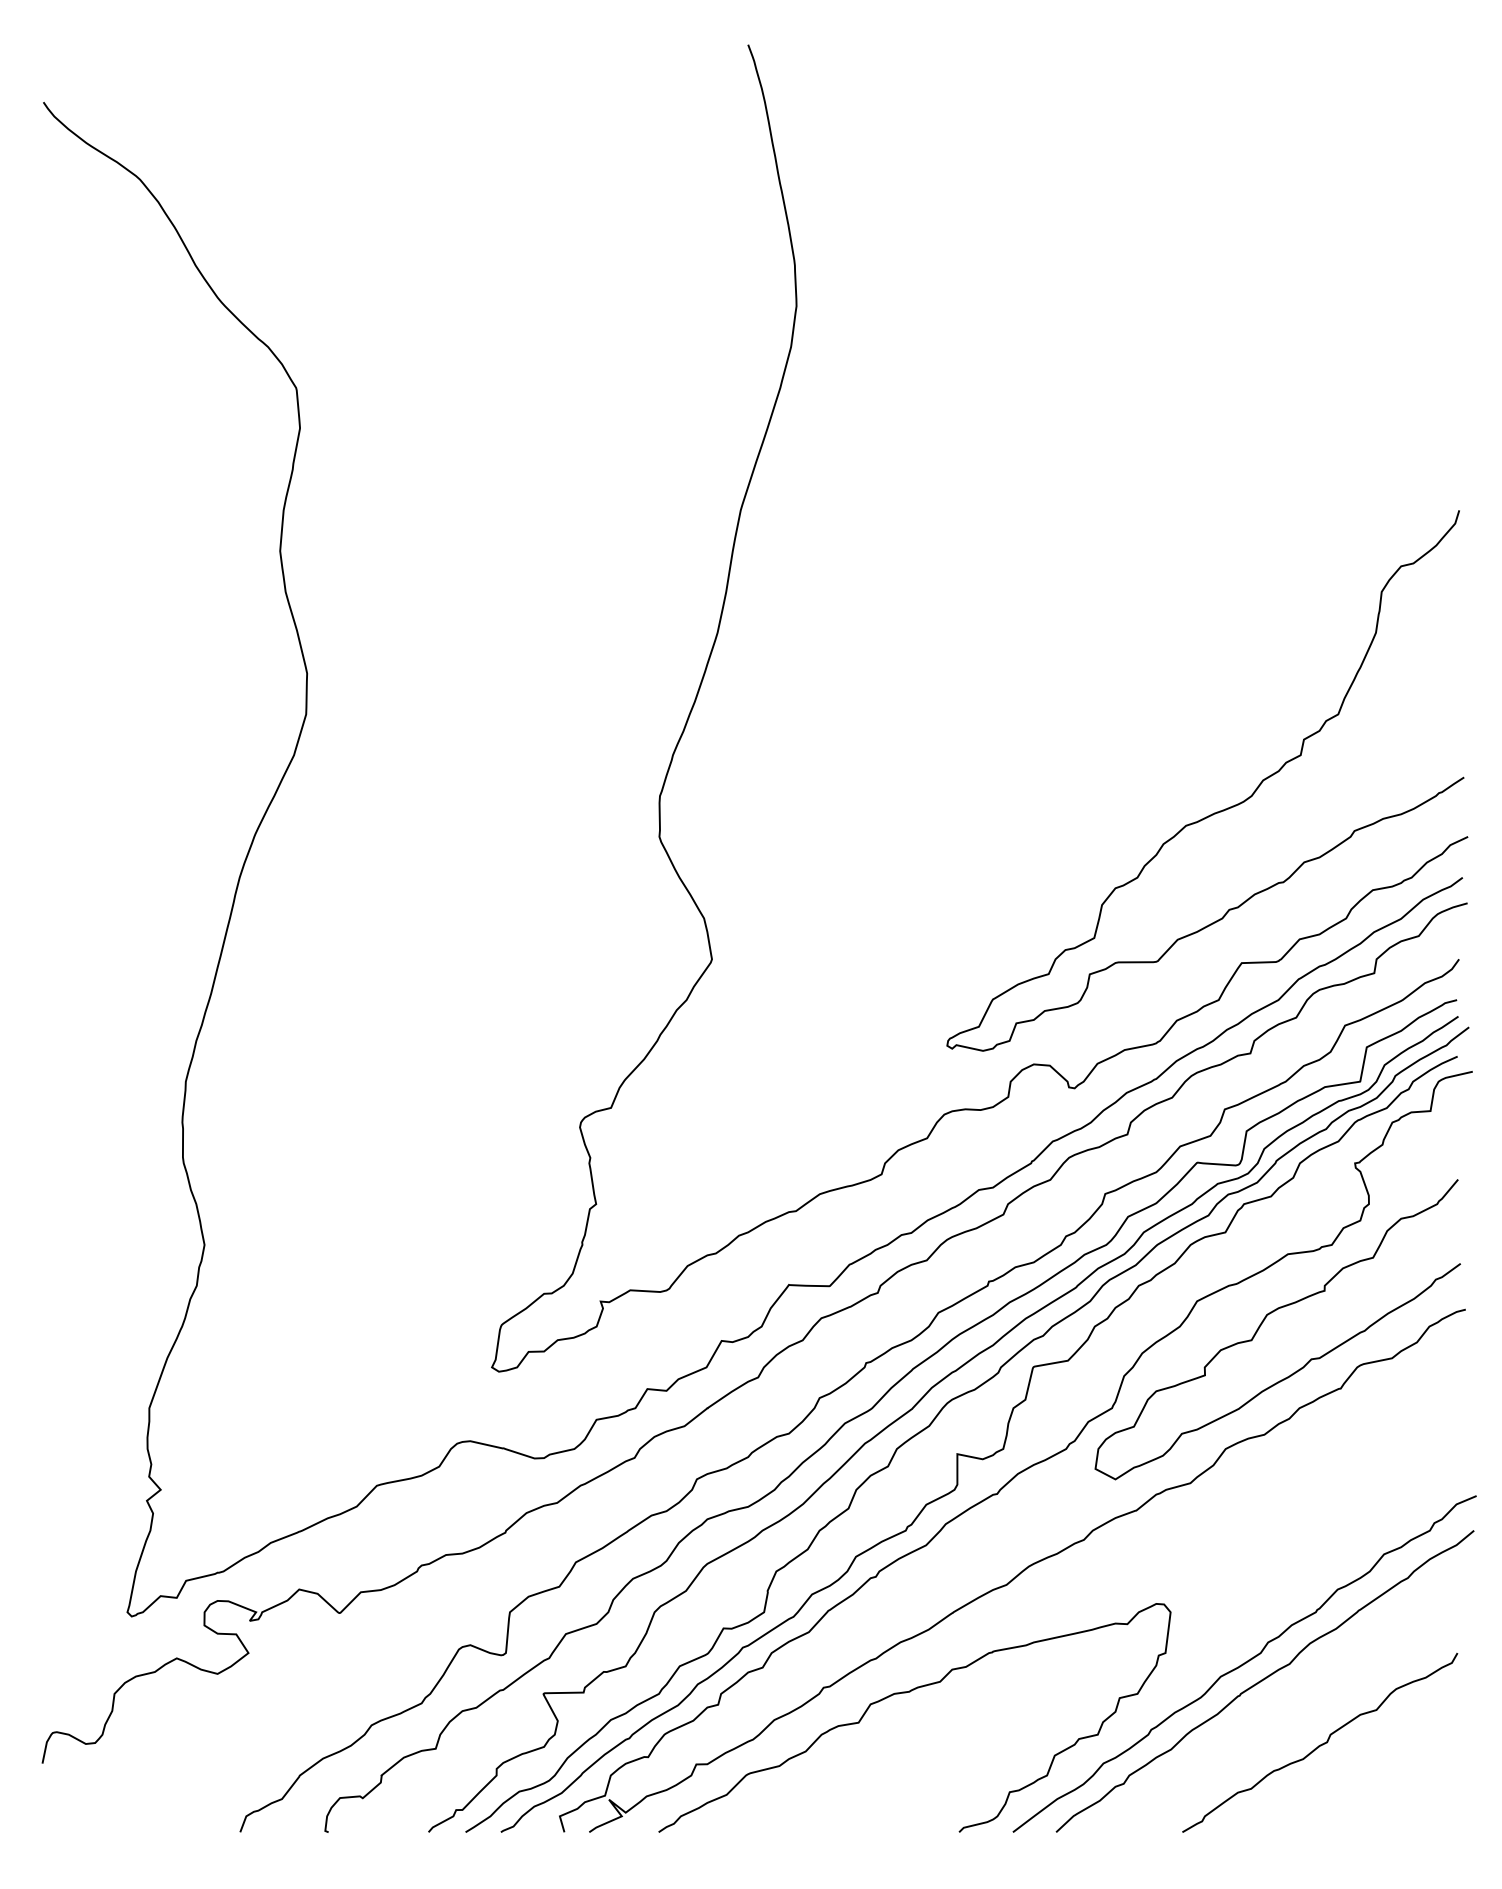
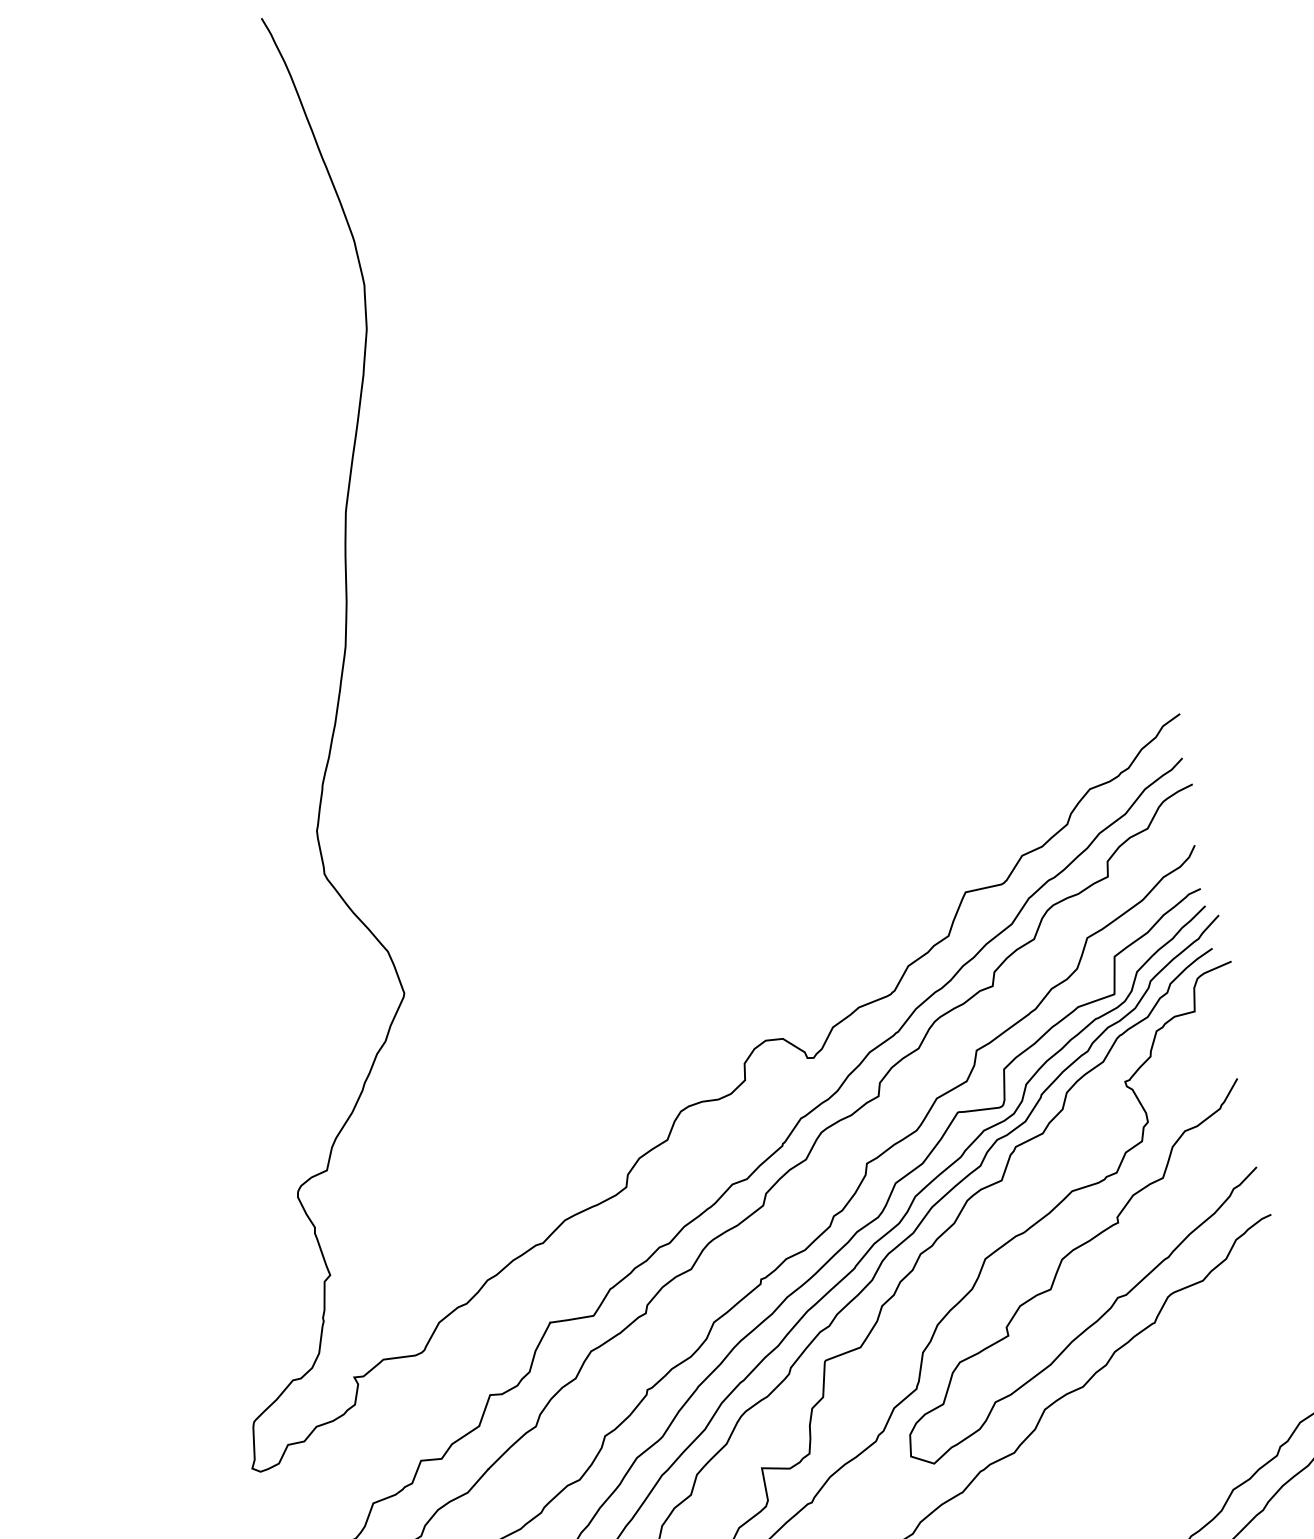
curve: (1219, 810) -> (911, 735), removed

